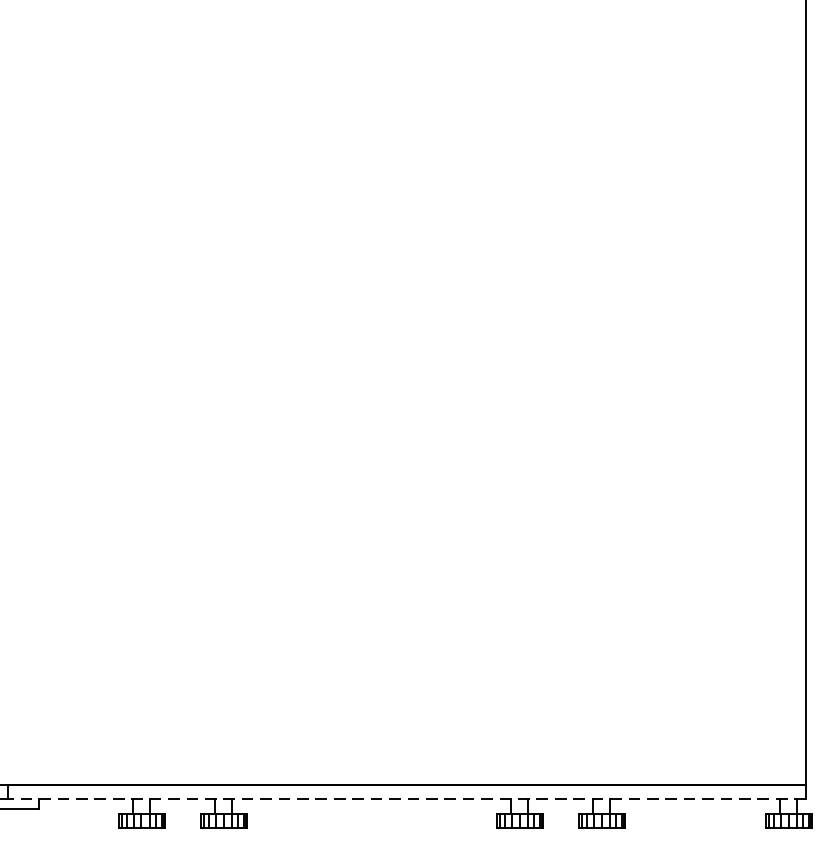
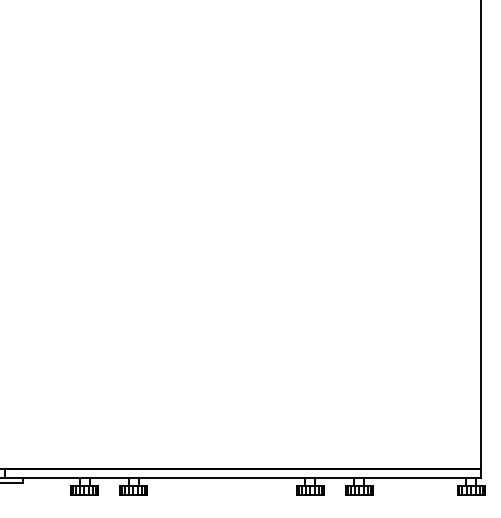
line: (406, 799) -> (242, 477), dashed -> solid

